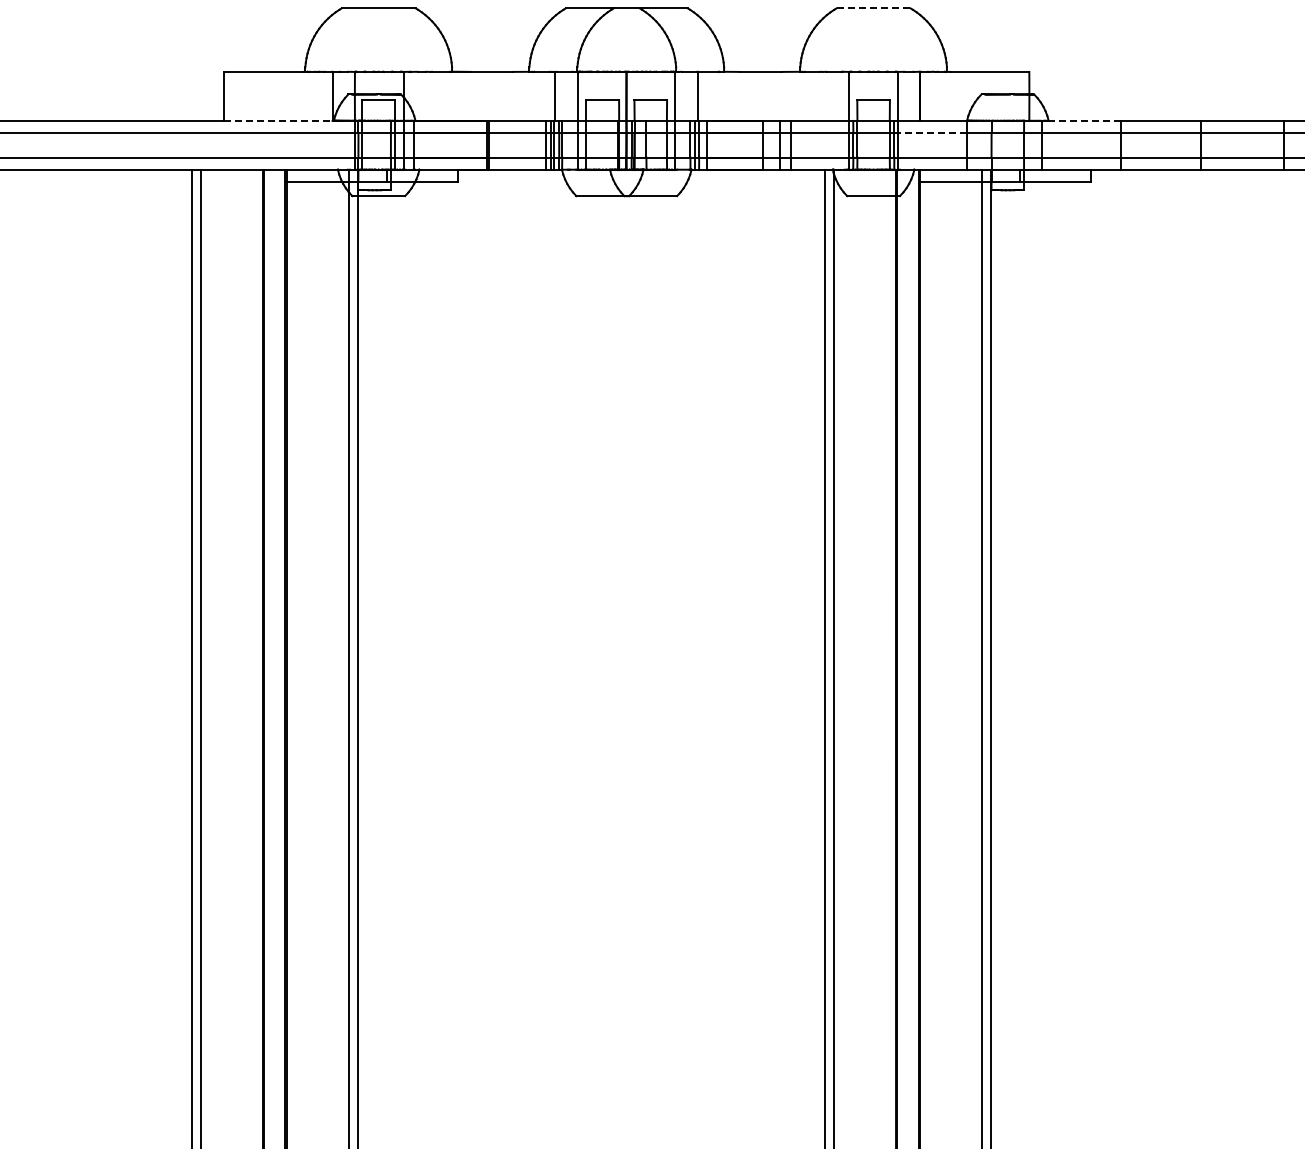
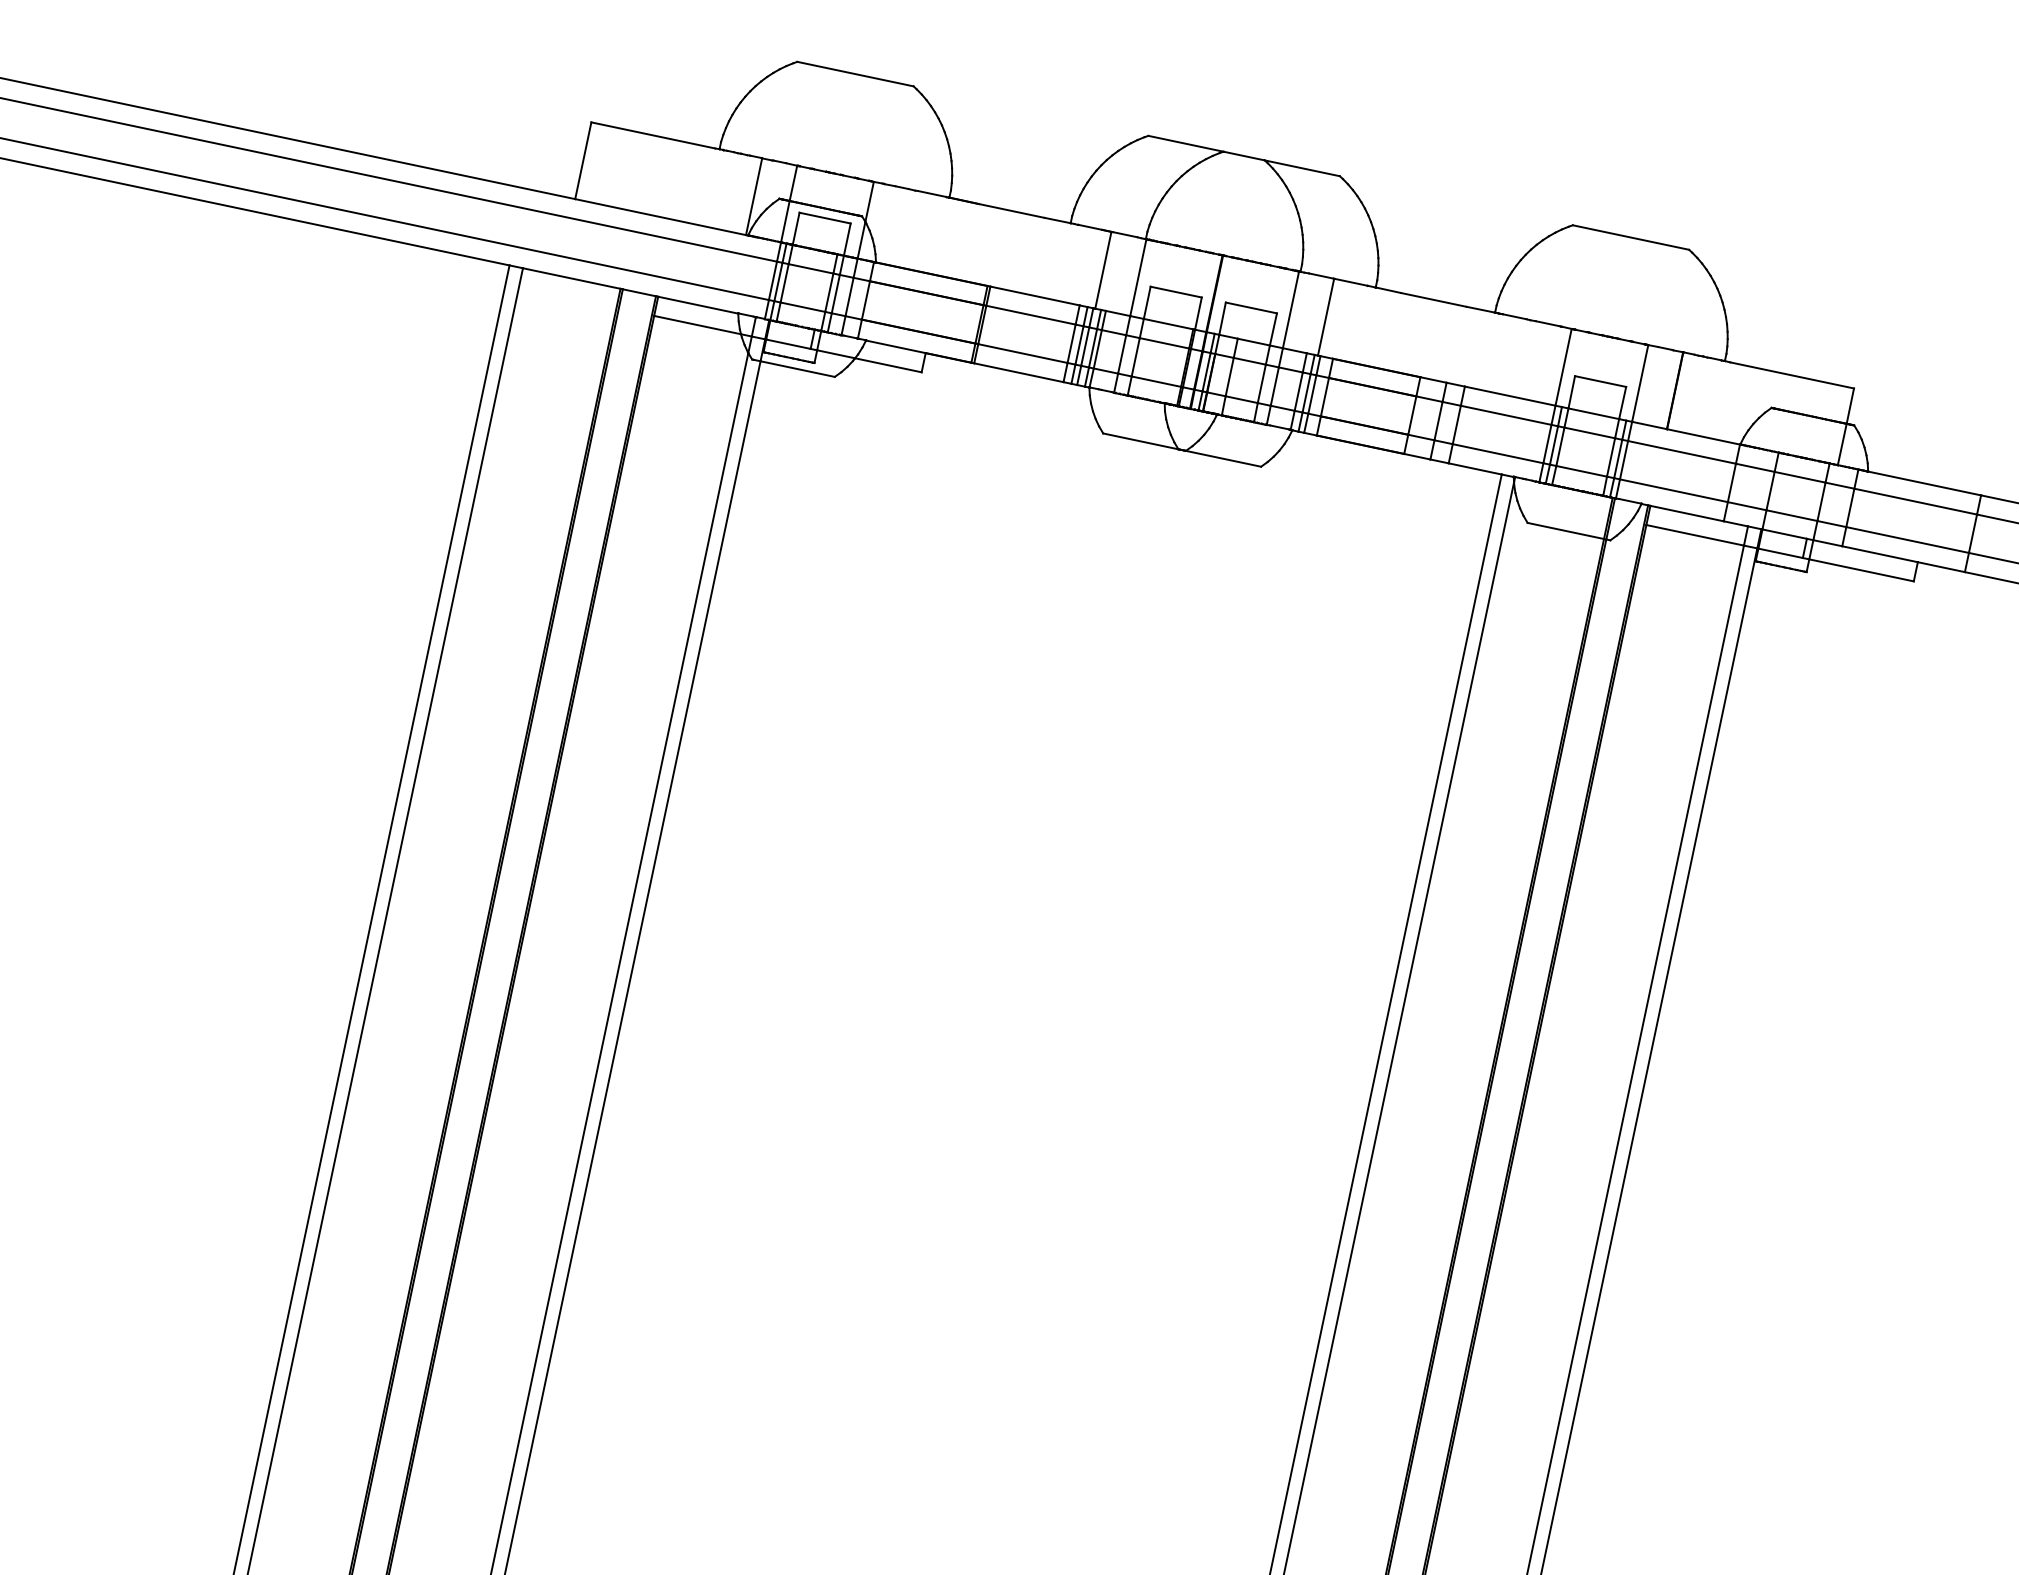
line: (874, 8) -> (1632, 237), dashed -> solid
line: (278, 120) -> (661, 216), dashed -> solid
line: (1084, 120) -> (1924, 482), dashed -> solid
line: (931, 133) -> (1680, 452), dashed -> solid

